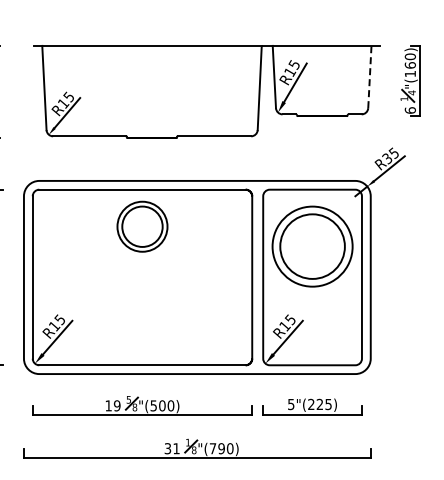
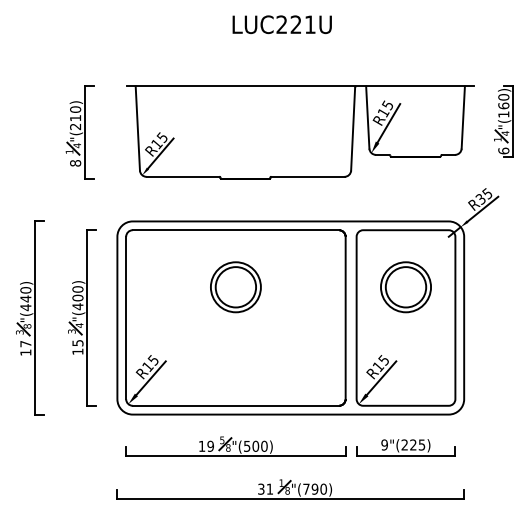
line: (370, 76) -> (463, 117), dashed -> solid
part: (142, 226) -> (235, 287), moved
part: (312, 246) -> (405, 287), size x0.62
text: (291, 403) -> (384, 444), 5"(225) -> 9"(225)

